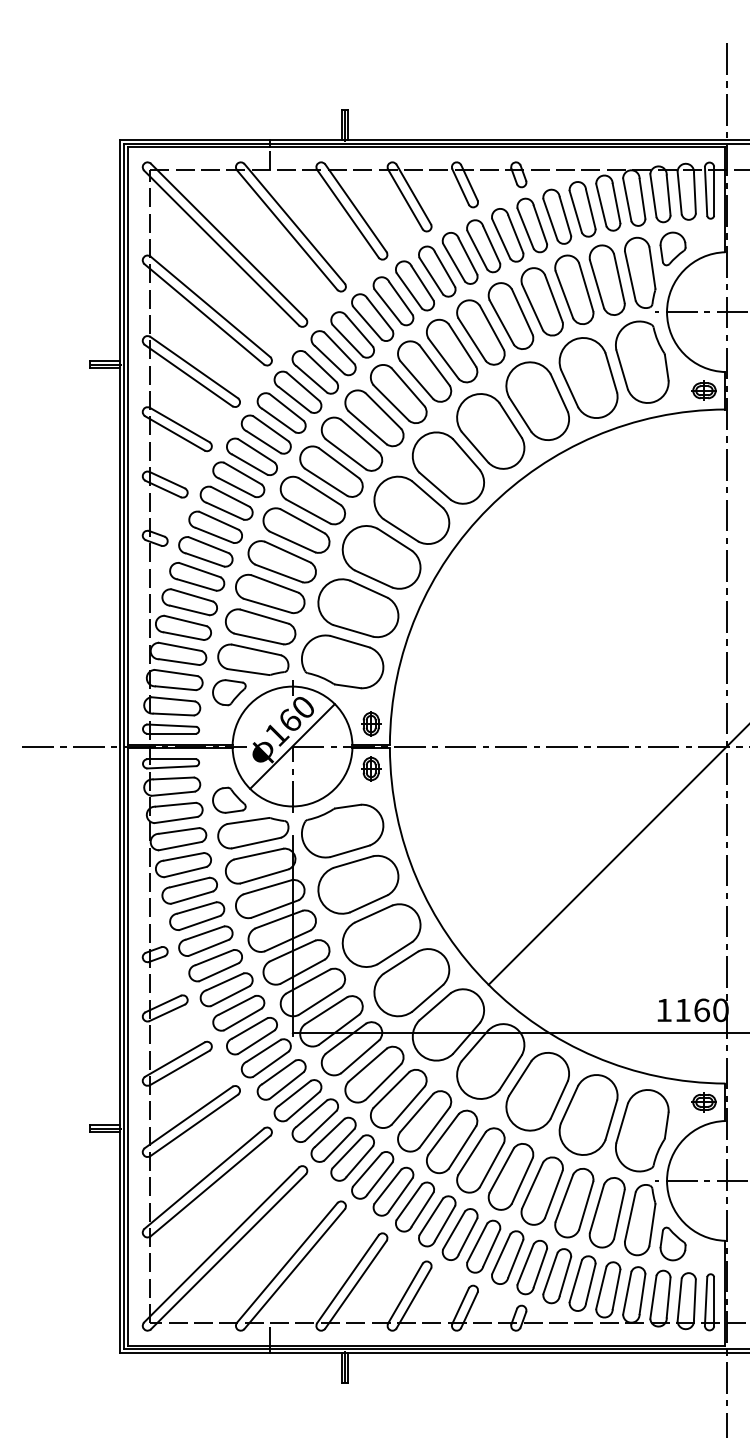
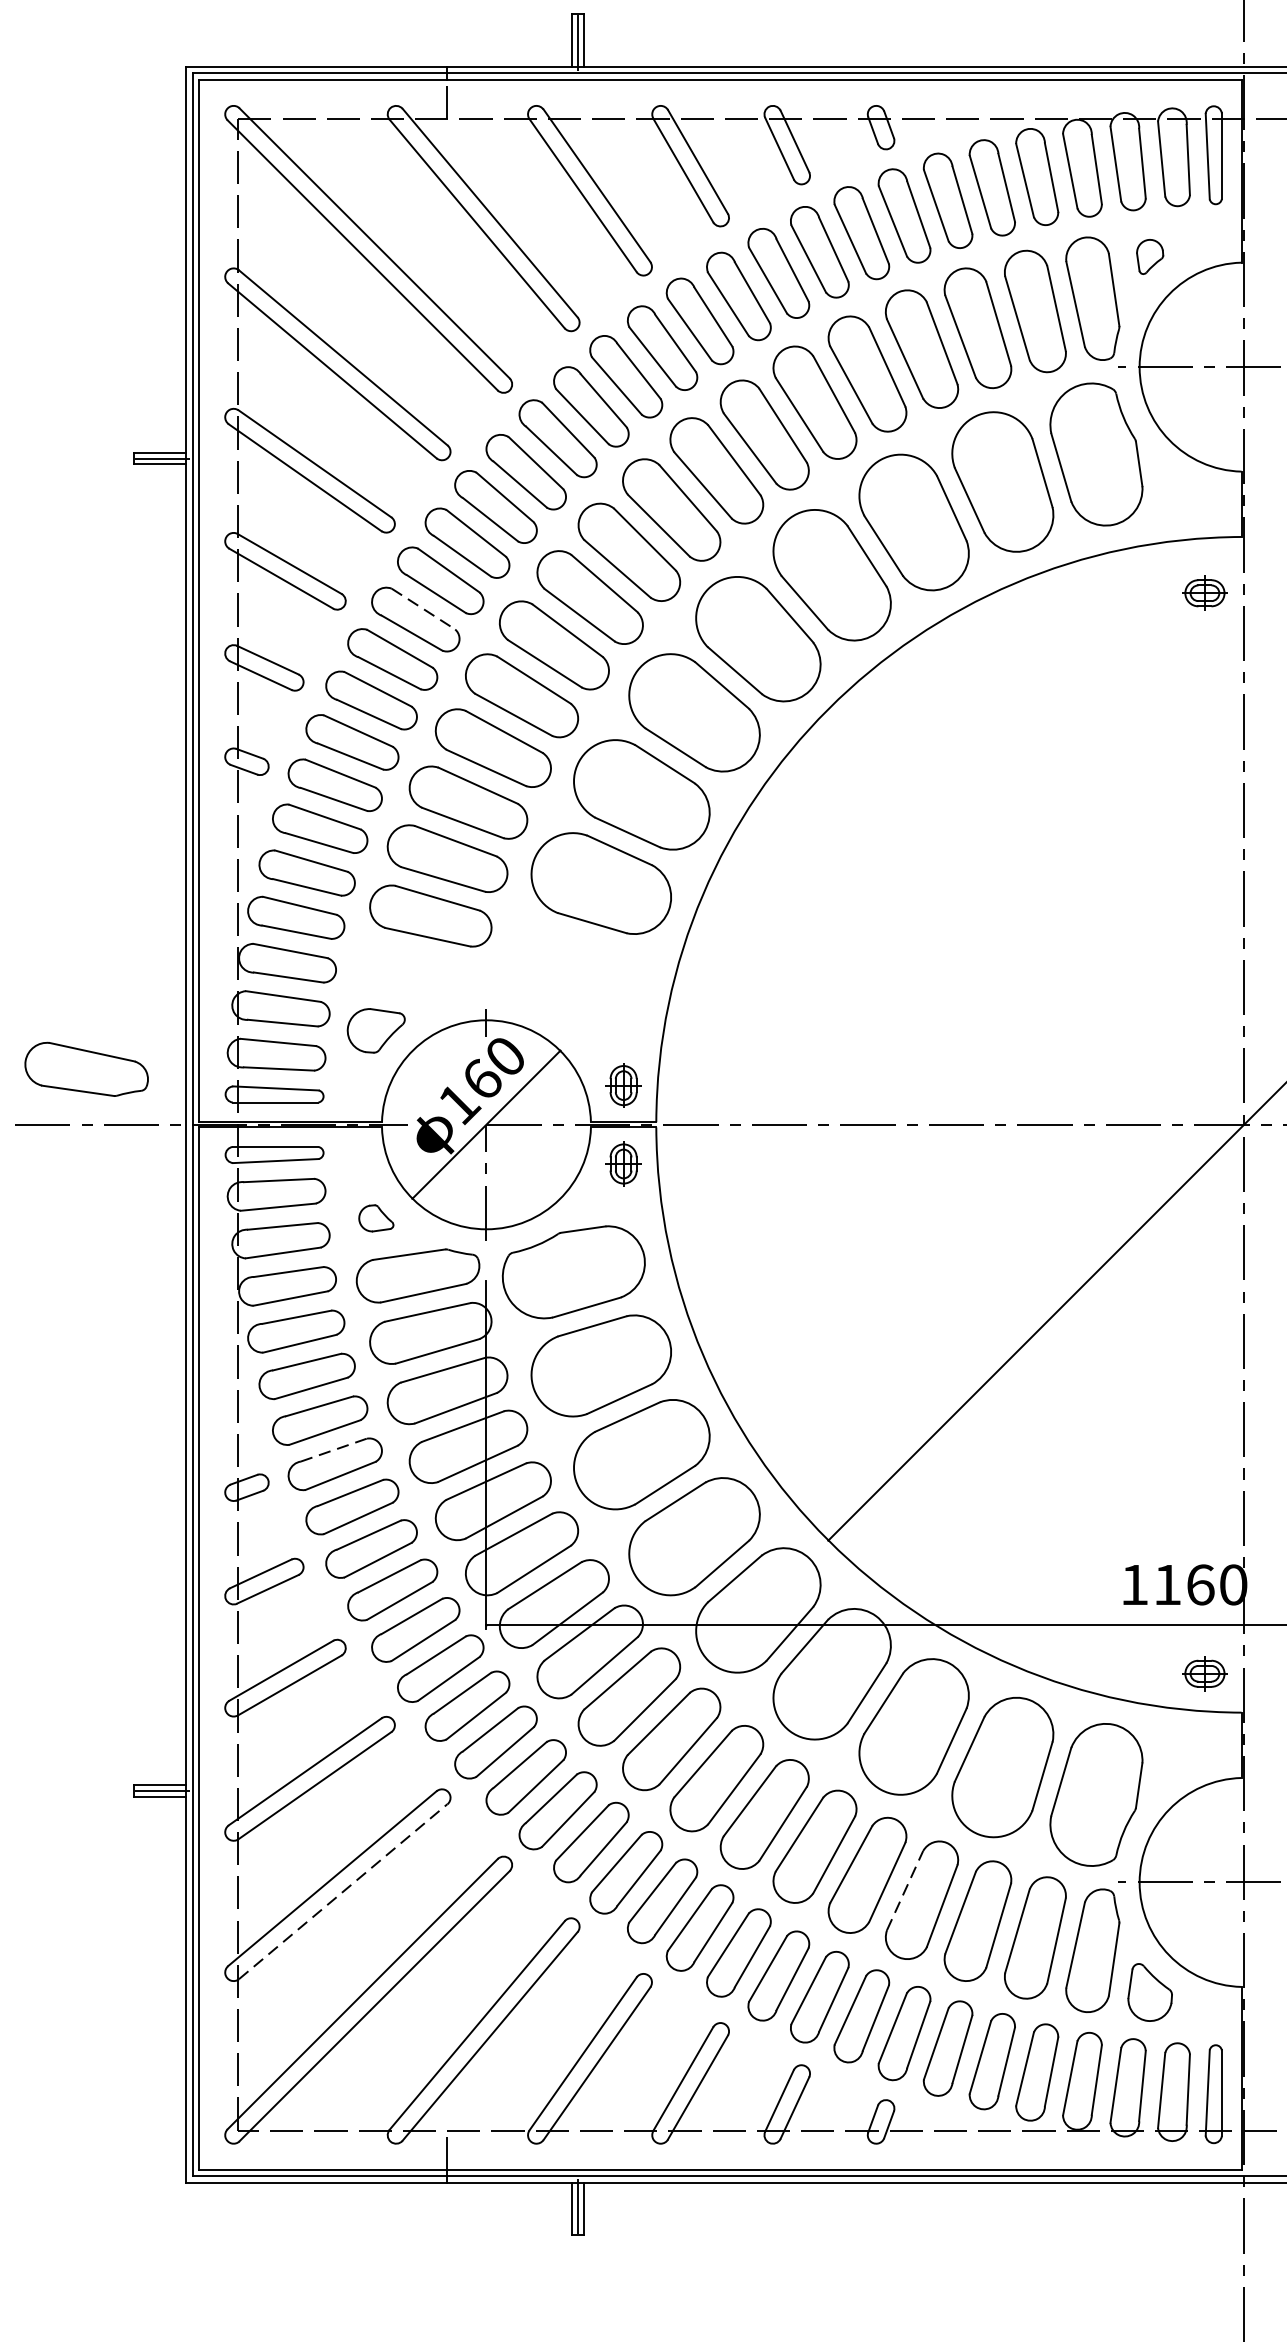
part: (672, 248) -> (1149, 256), size x0.6
part: (703, 390) -> (1203, 592), moved
line: (256, 450) -> (423, 608), solid -> dashed
part: (253, 659) -> (86, 1068), moved
part: (342, 661) -> (573, 976), removed
part: (229, 799) -> (376, 1217), size x0.6
line: (205, 932) -> (334, 1449), solid -> dashed
part: (703, 1102) -> (1203, 1674), moved
line: (532, 1185) -> (904, 1890), solid -> dashed
line: (210, 1186) -> (343, 1892), solid -> dashed

